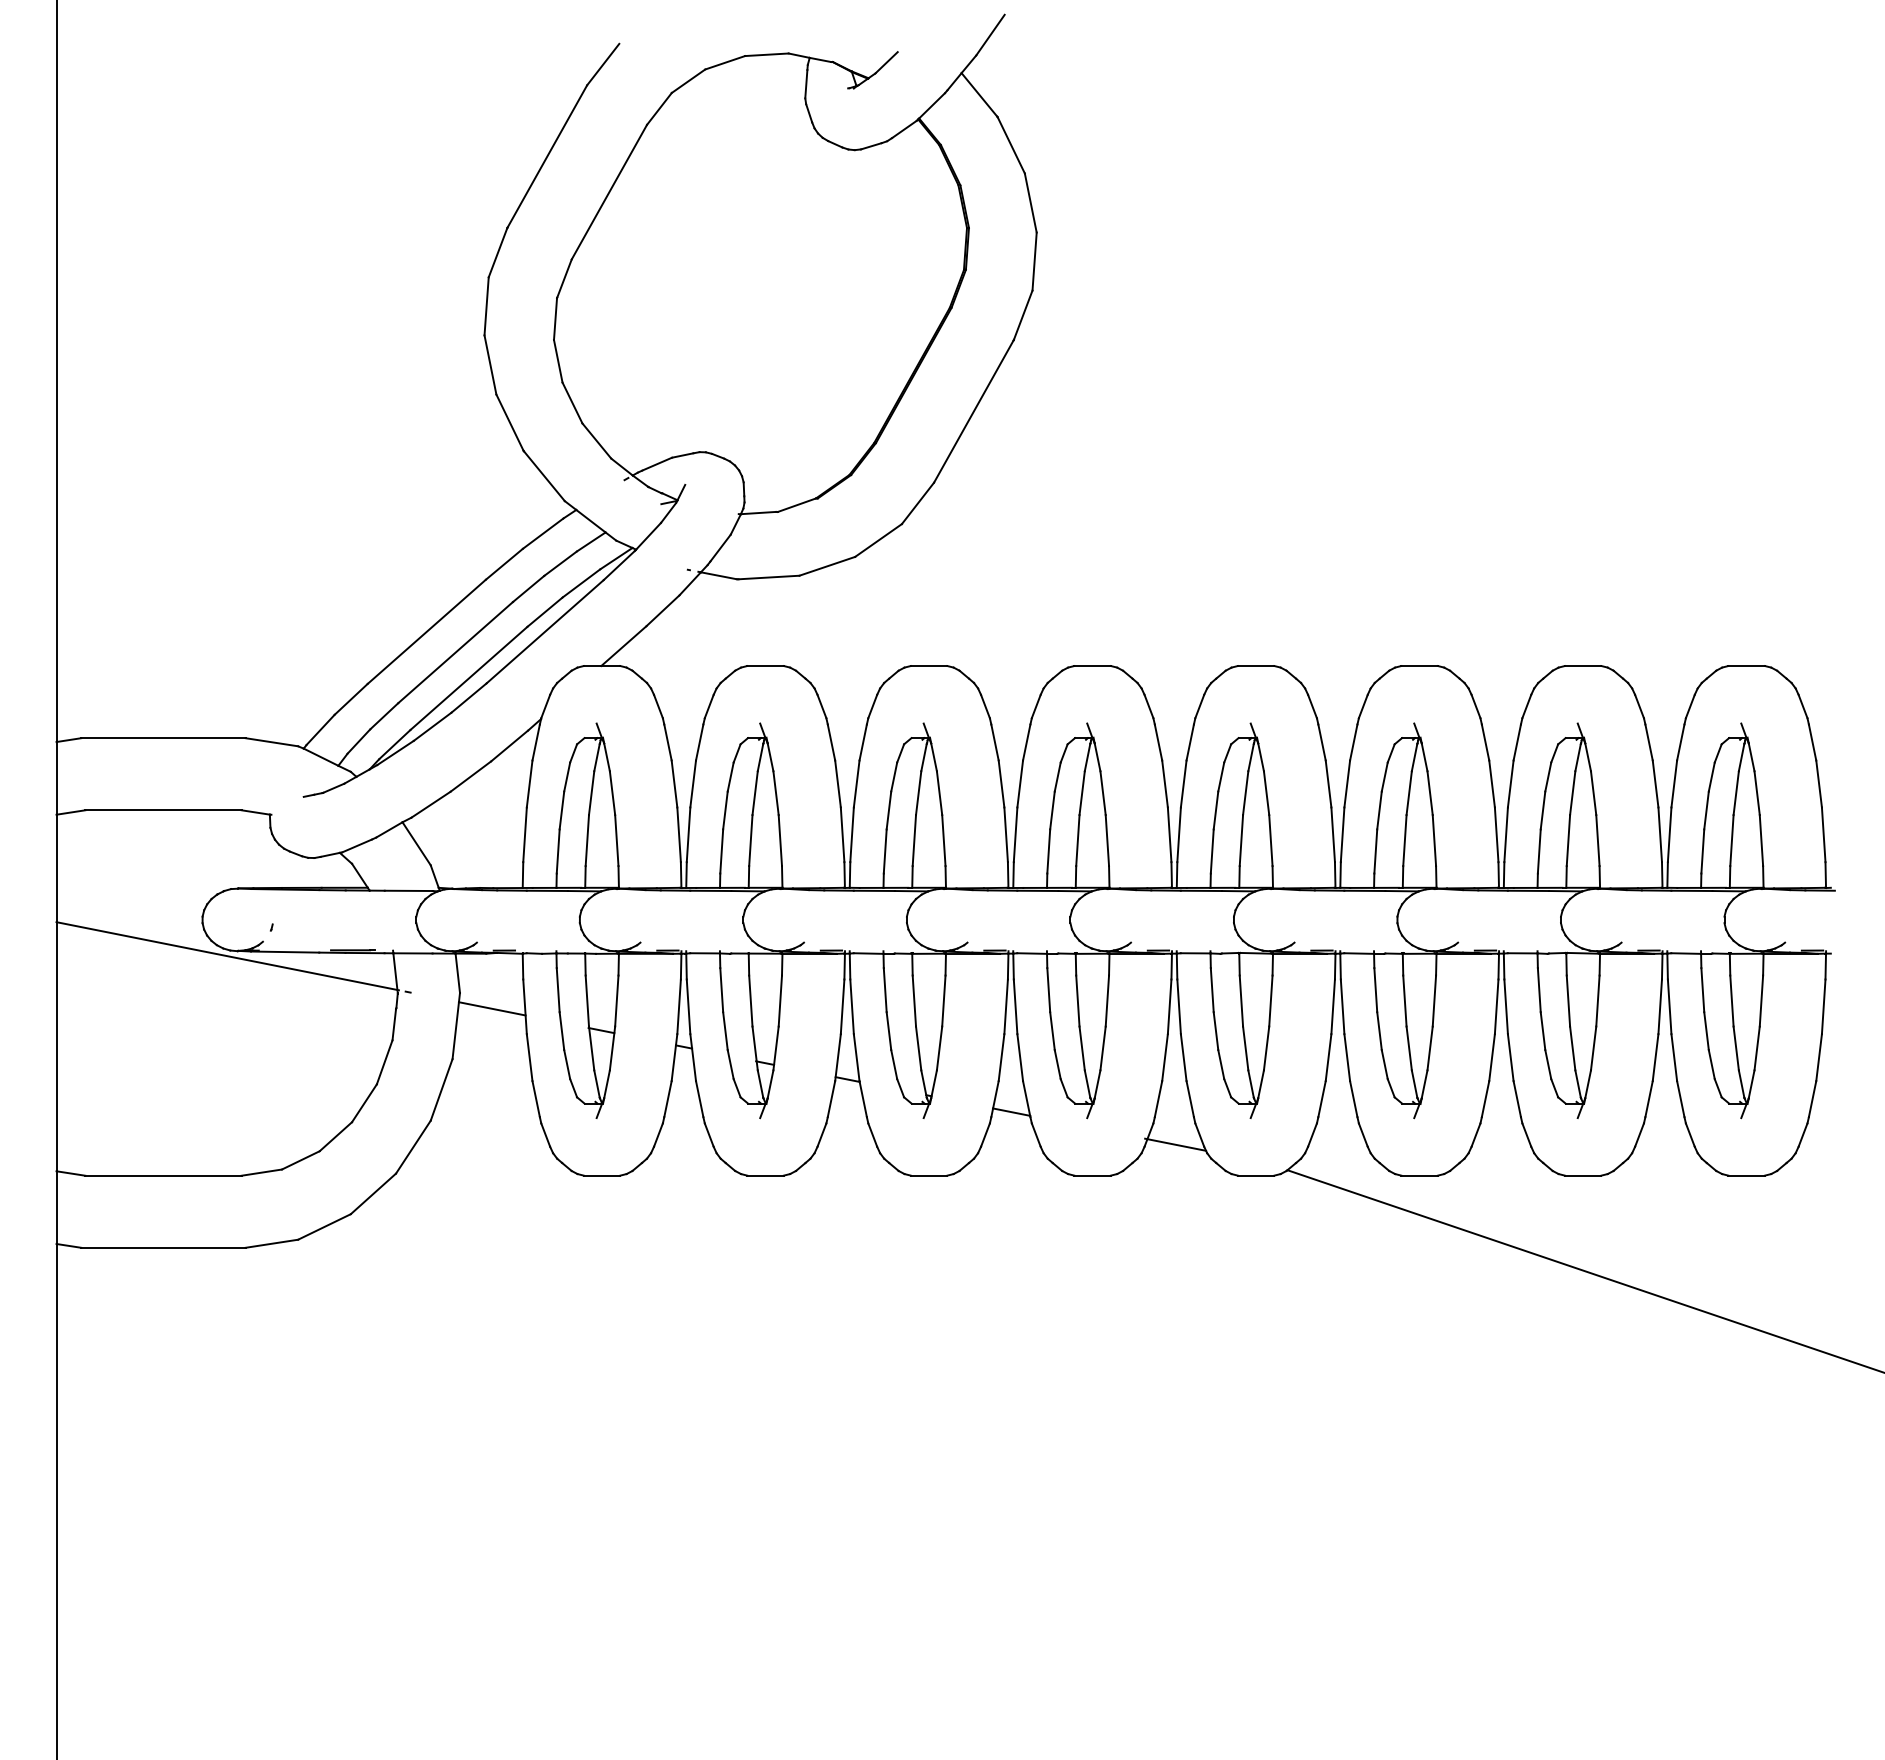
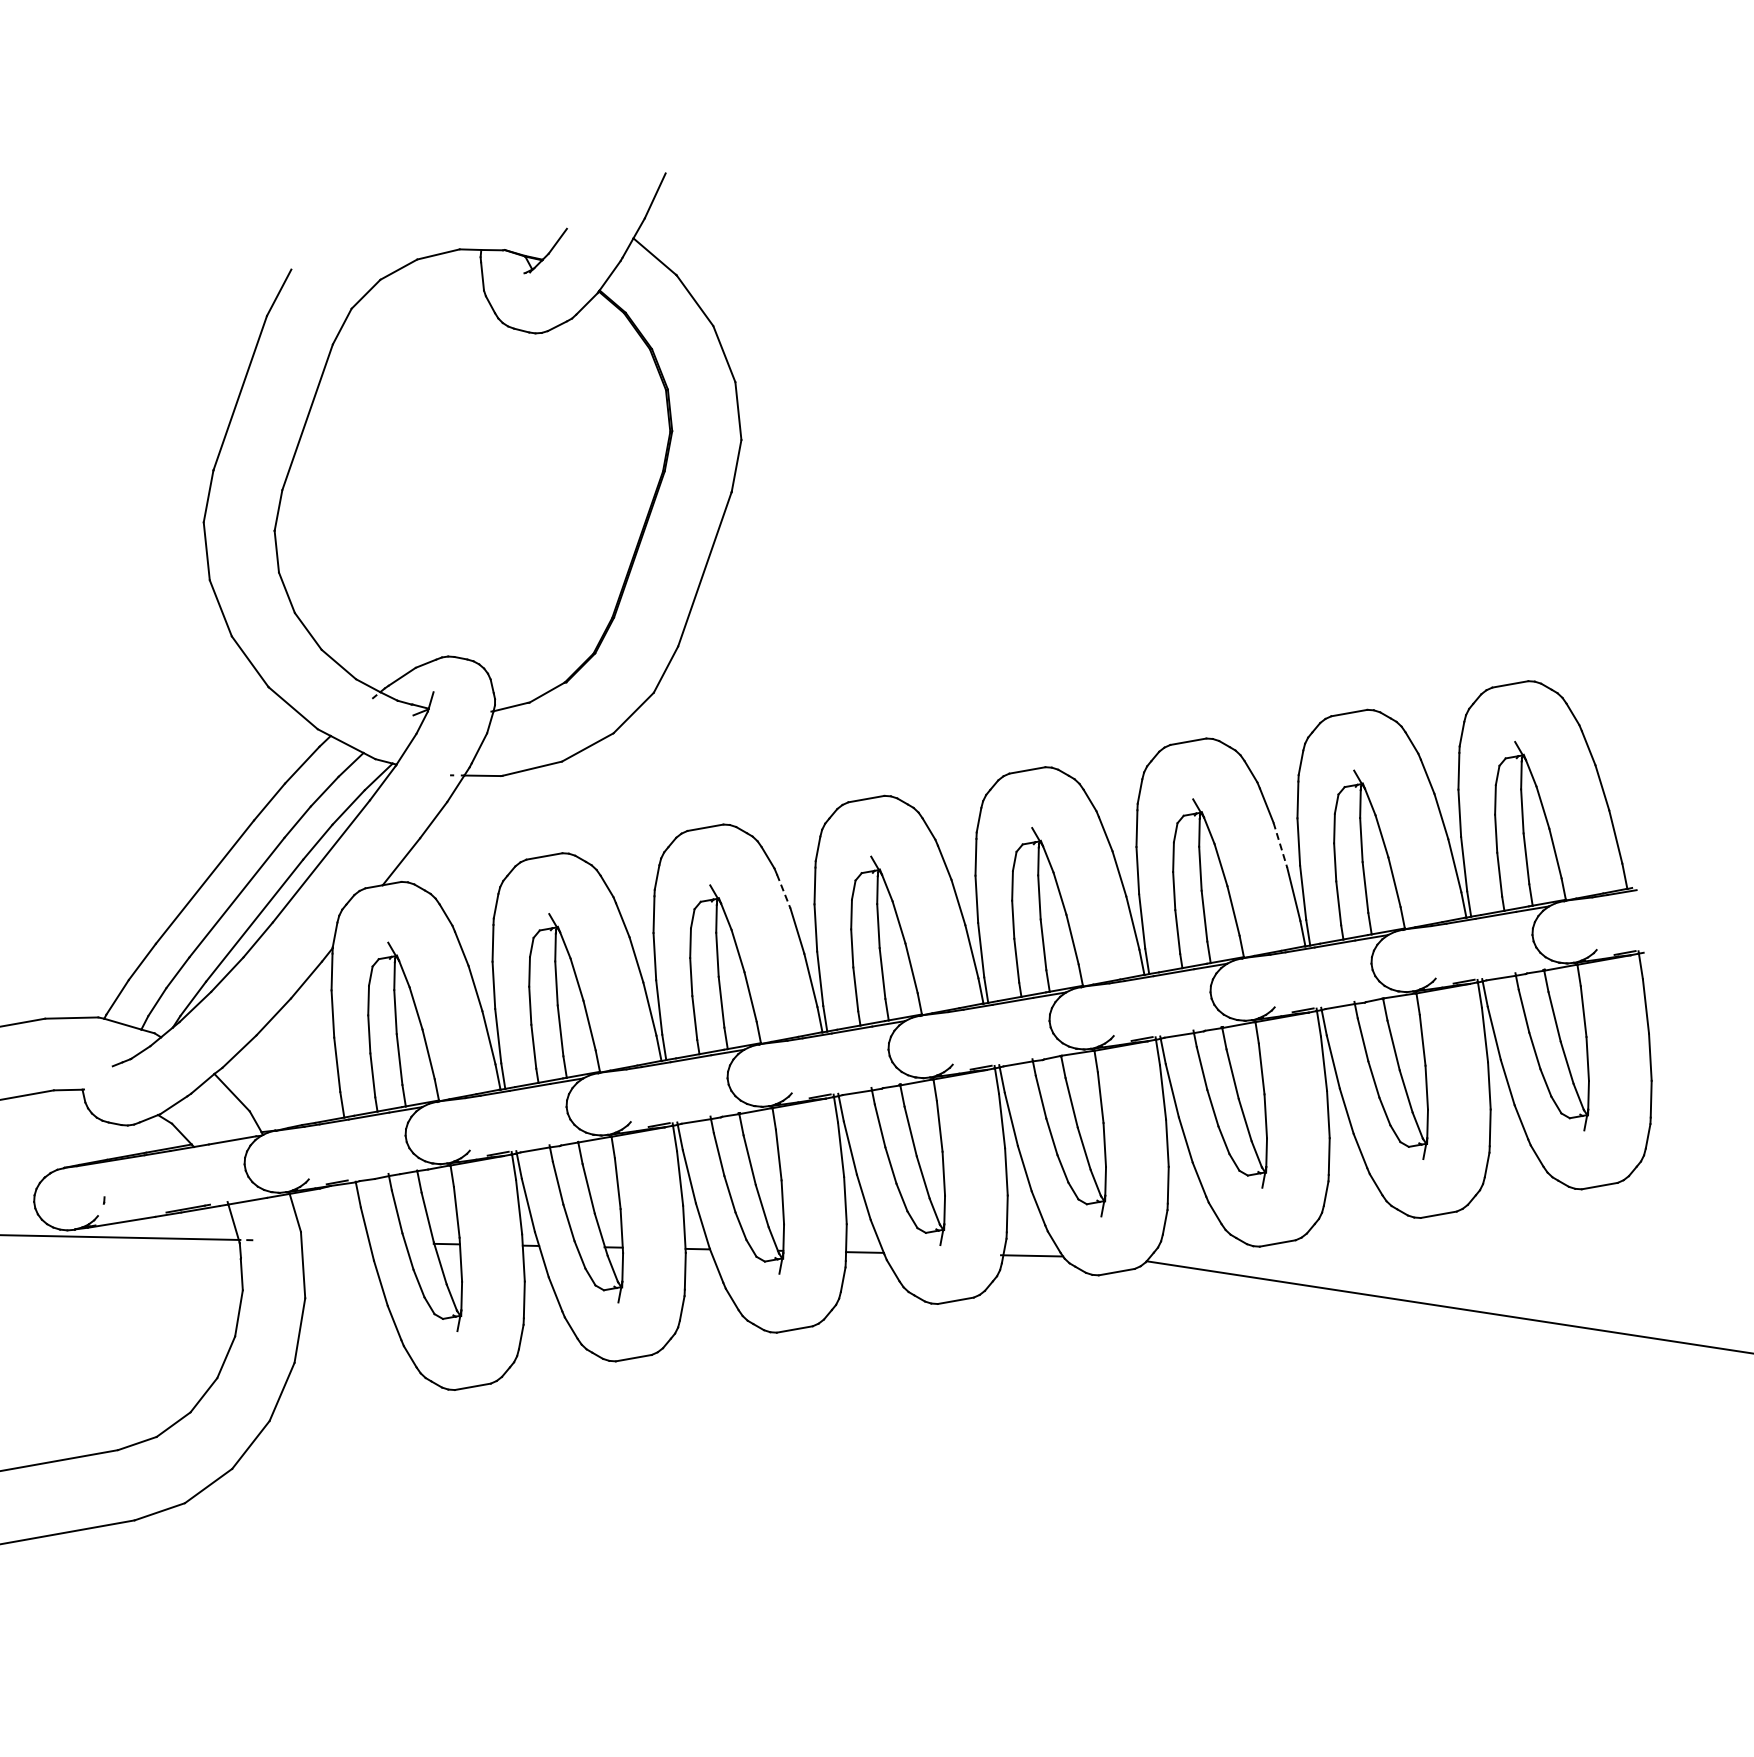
line: (995, 743) -> (784, 892), solid -> dashed
line: (1492, 784) -> (1280, 845), solid -> dashed
line: (491, 1008) -> (334, 1241), removed

